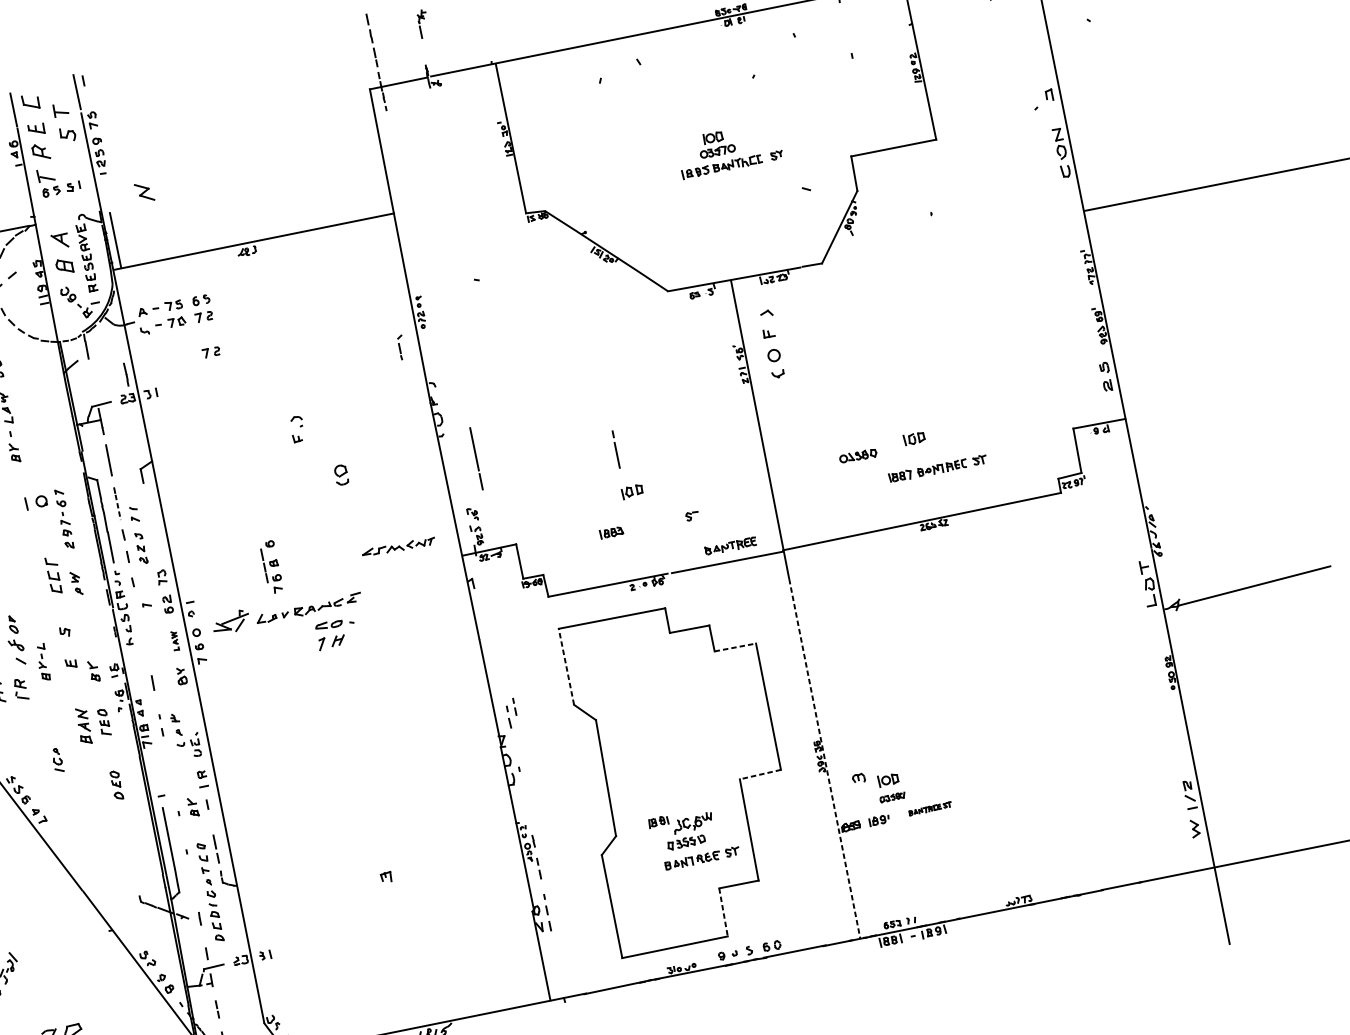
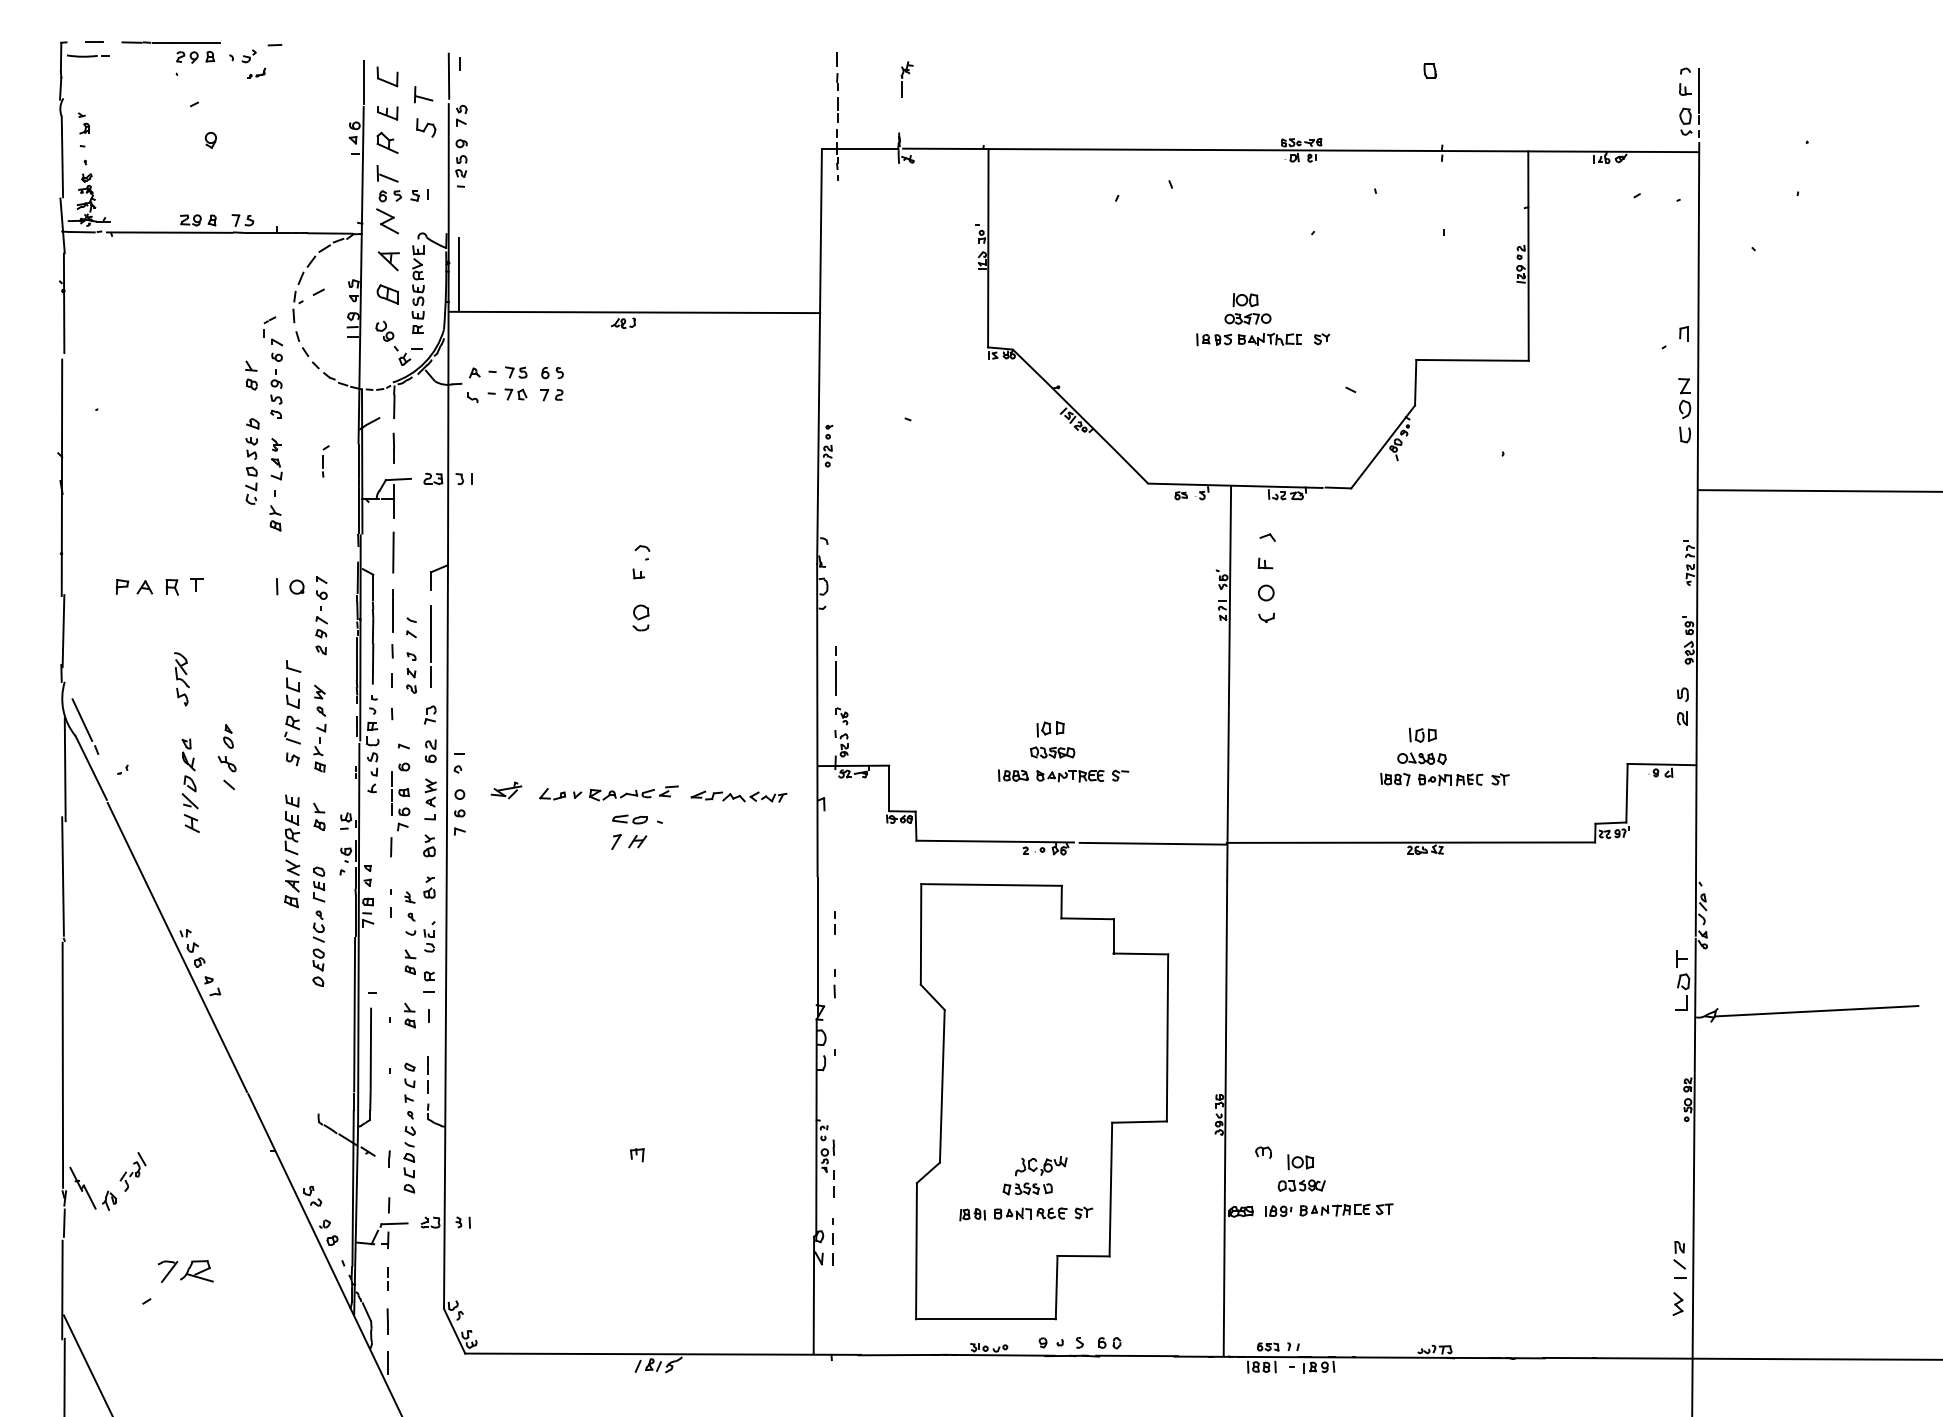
part: (144, 192) -> (387, 221), moved
part: (401, 347) -> (325, 461), moved
part: (211, 351) -> (551, 441), removed
line: (125, 374) -> (393, 447), moved
line: (615, 449) -> (835, 670), moved
part: (857, 456) -> (1421, 758), moved
line: (476, 458) -> (430, 646), moved
part: (340, 474) -> (640, 617), moved
line: (117, 507) -> (392, 614), dashed -> solid
part: (637, 509) -> (1052, 752), added
part: (730, 546) -> (1070, 776), moved
part: (398, 547) -> (738, 796), moved
part: (271, 566) -> (400, 796), moved
part: (231, 622) -> (506, 790), size x0.62
part: (175, 640) -> (430, 799), size x1.67
line: (735, 647) -> (1141, 953), dashed -> solid
part: (42, 662) -> (319, 748), moved
line: (566, 666) -> (921, 933), dashed -> solid
part: (75, 688) -> (291, 833), added
part: (20, 689) -> (292, 729), moved
part: (188, 707) -> (429, 887), added
line: (514, 708) -> (834, 924), moved
line: (824, 758) -> (1225, 1118), dashed -> solid
part: (57, 760) -> (318, 926), moved
part: (185, 766) -> (410, 961), added
line: (760, 774) -> (1139, 1122), dashed -> solid
part: (892, 797) -> (1301, 1185), size x1.43
part: (930, 808) -> (1346, 1209), size x1.67
part: (658, 821) -> (972, 1214), moved
line: (723, 912) -> (1056, 1287), dashed -> solid

